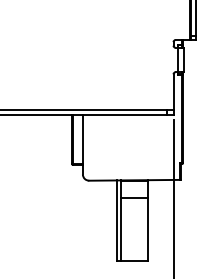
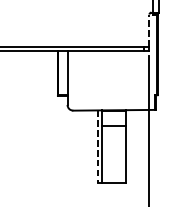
line: (173, 92) -> (149, 30), solid -> dashed
line: (116, 221) -> (97, 147), solid -> dashed

